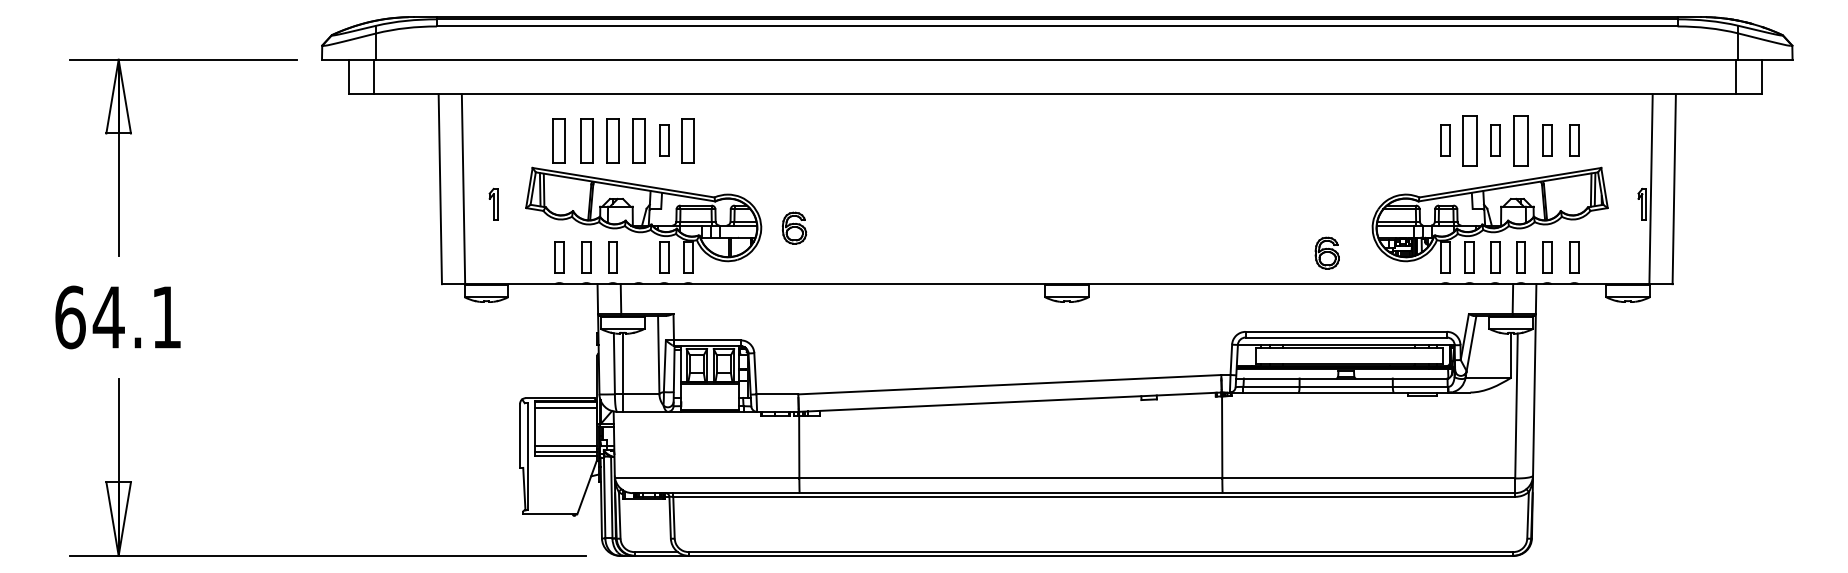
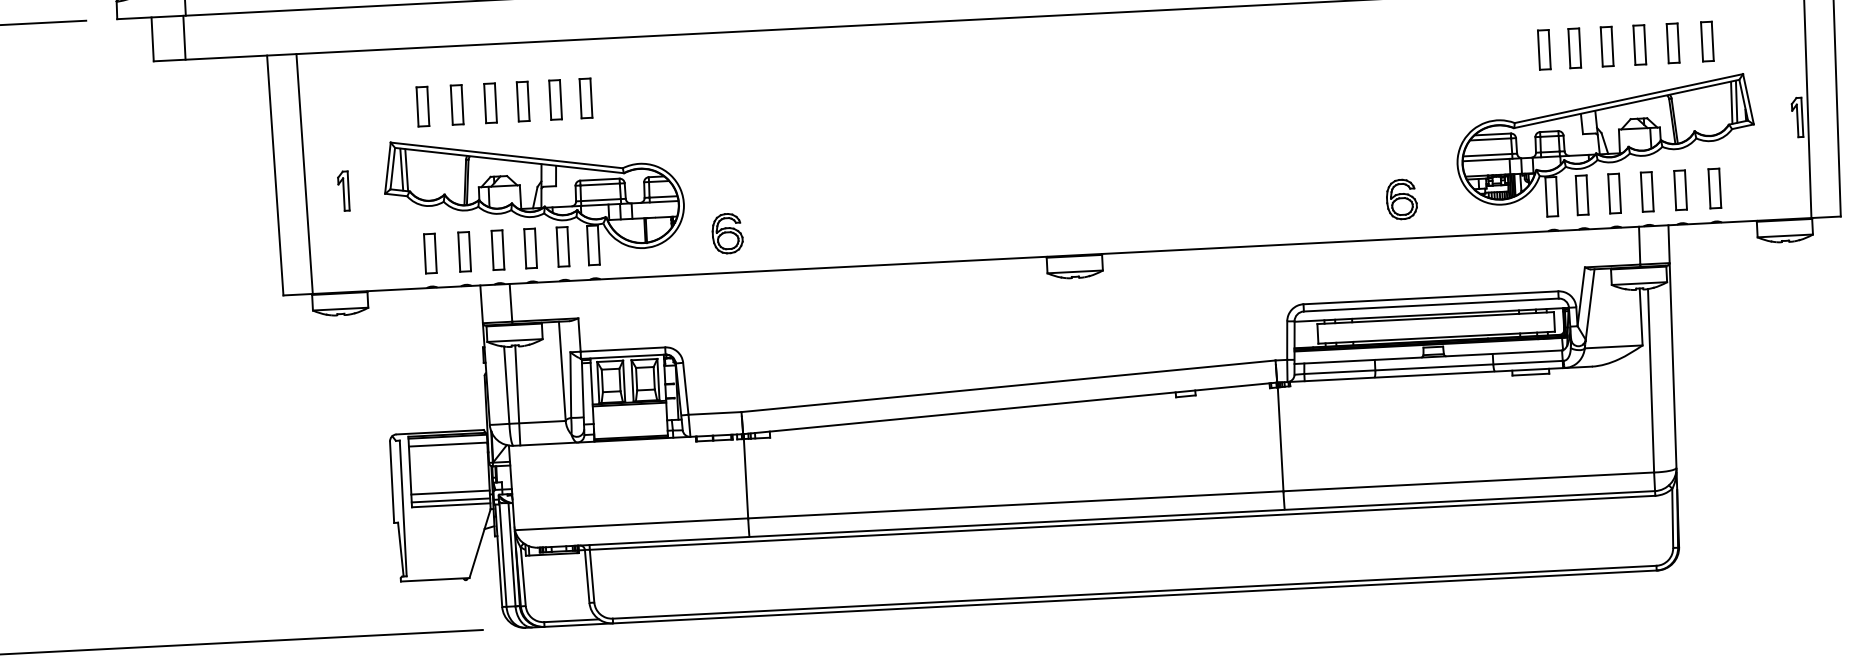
part: (559, 140) -> (422, 106), size x0.71
part: (586, 140) -> (457, 104), size x0.71
part: (612, 140) -> (490, 102), size x0.71
part: (638, 140) -> (522, 101), size x0.71
part: (688, 140) -> (586, 97), size x0.71
part: (1469, 140) -> (1574, 47), size x0.62
part: (1520, 140) -> (1639, 44), size x0.62
part: (794, 227) -> (727, 232), moved
part: (638, 257) -> (530, 249), added

